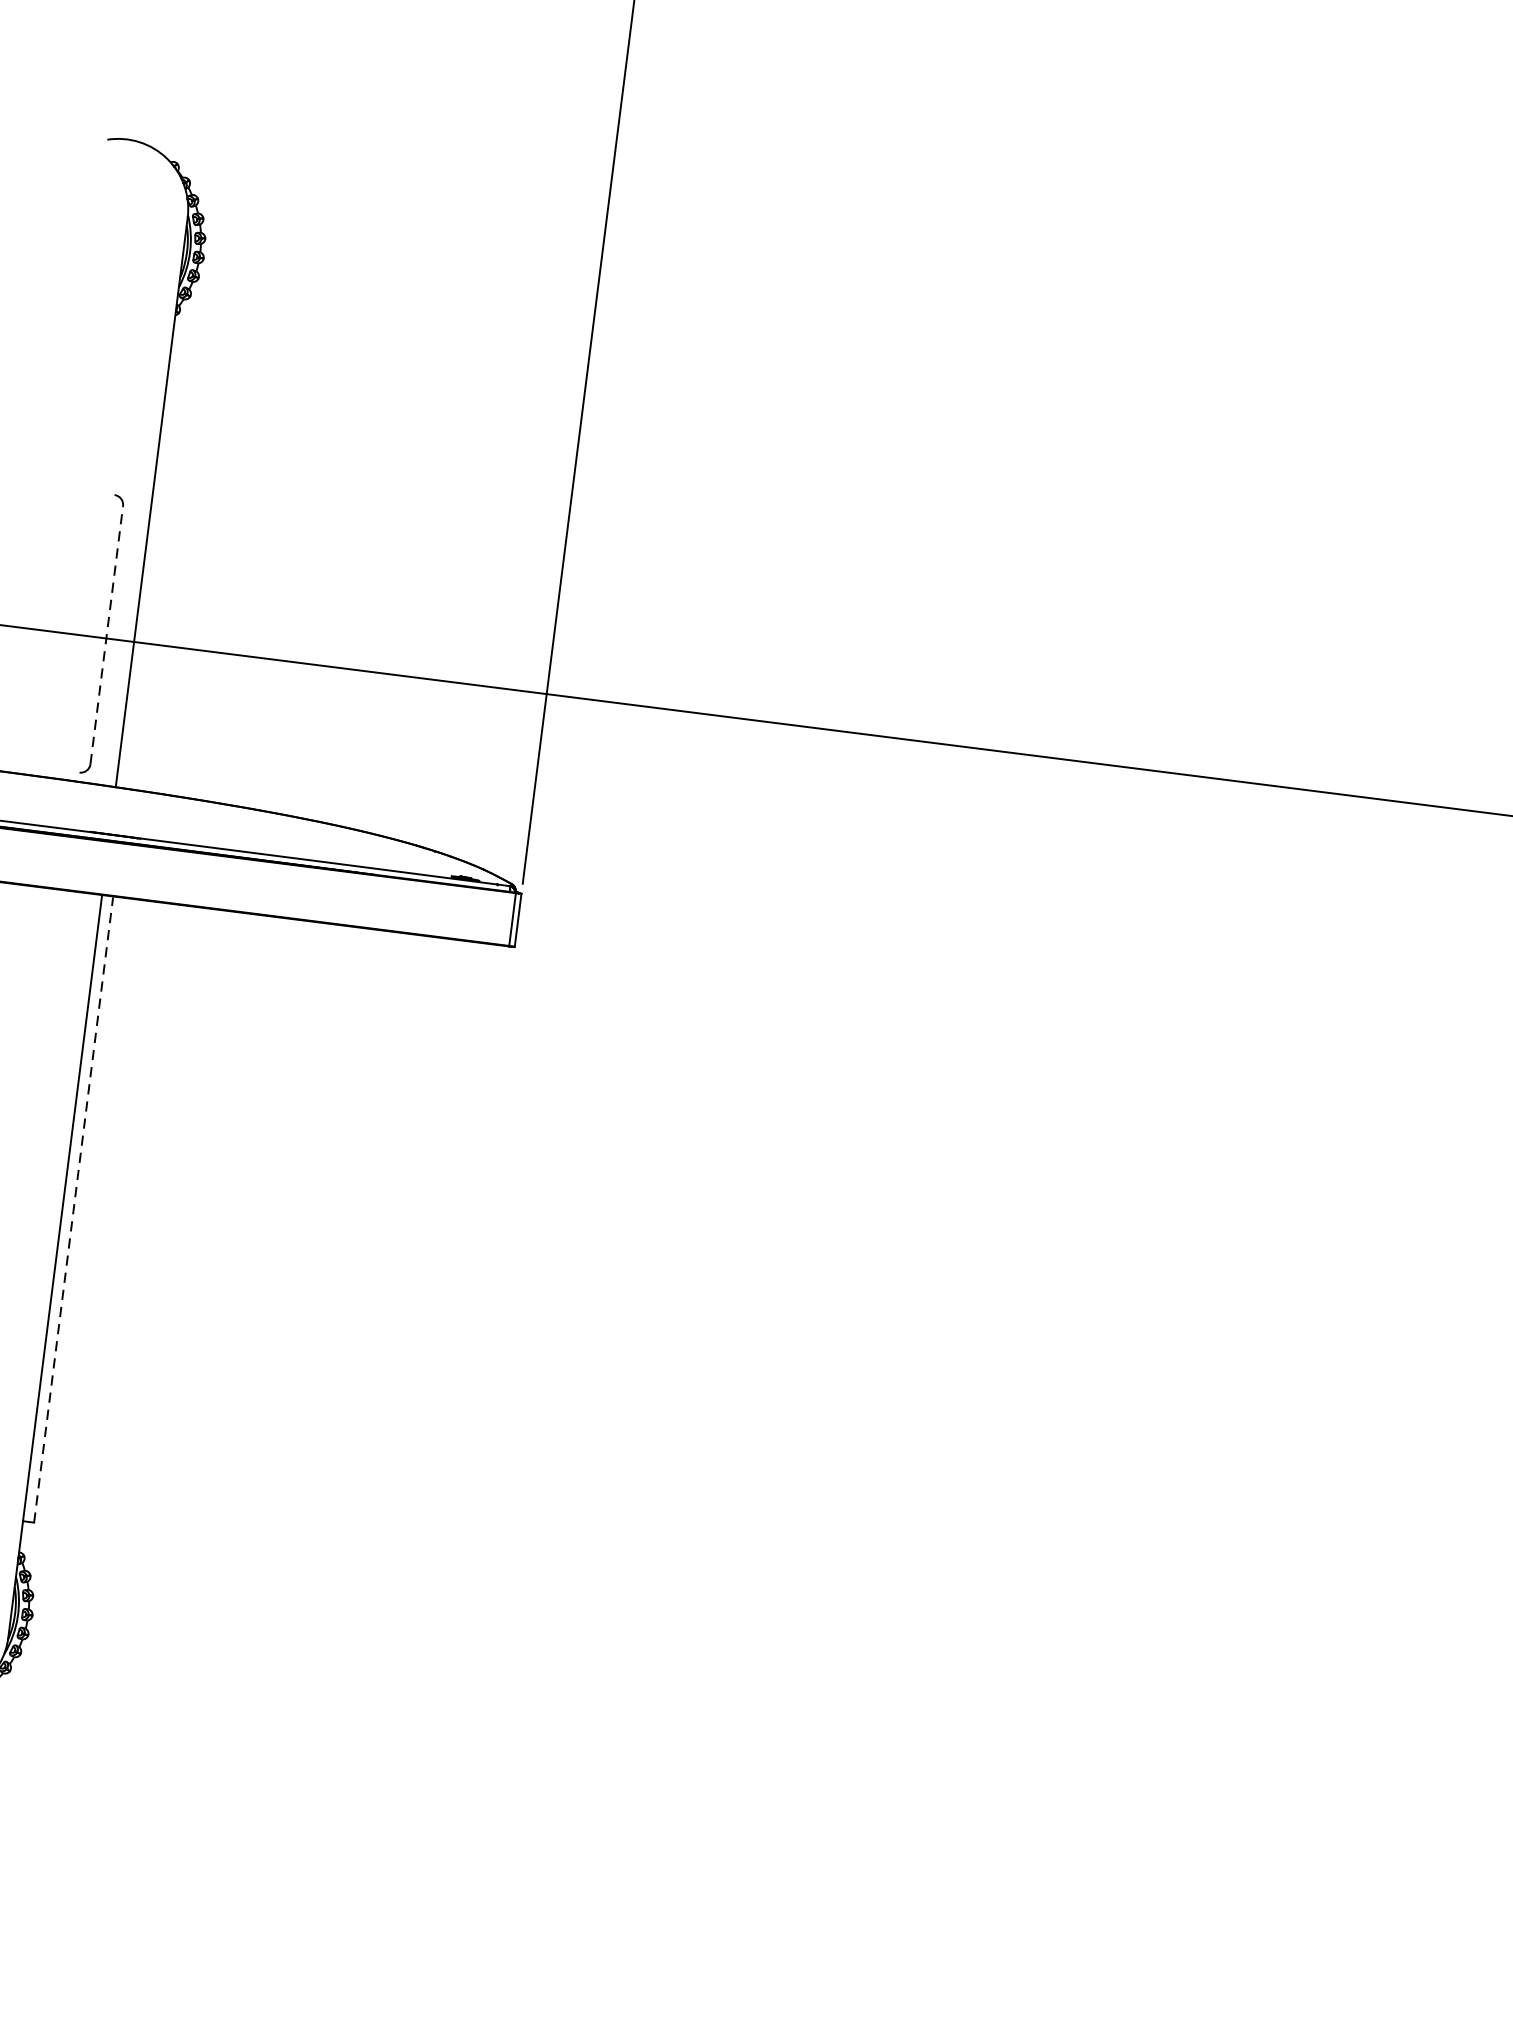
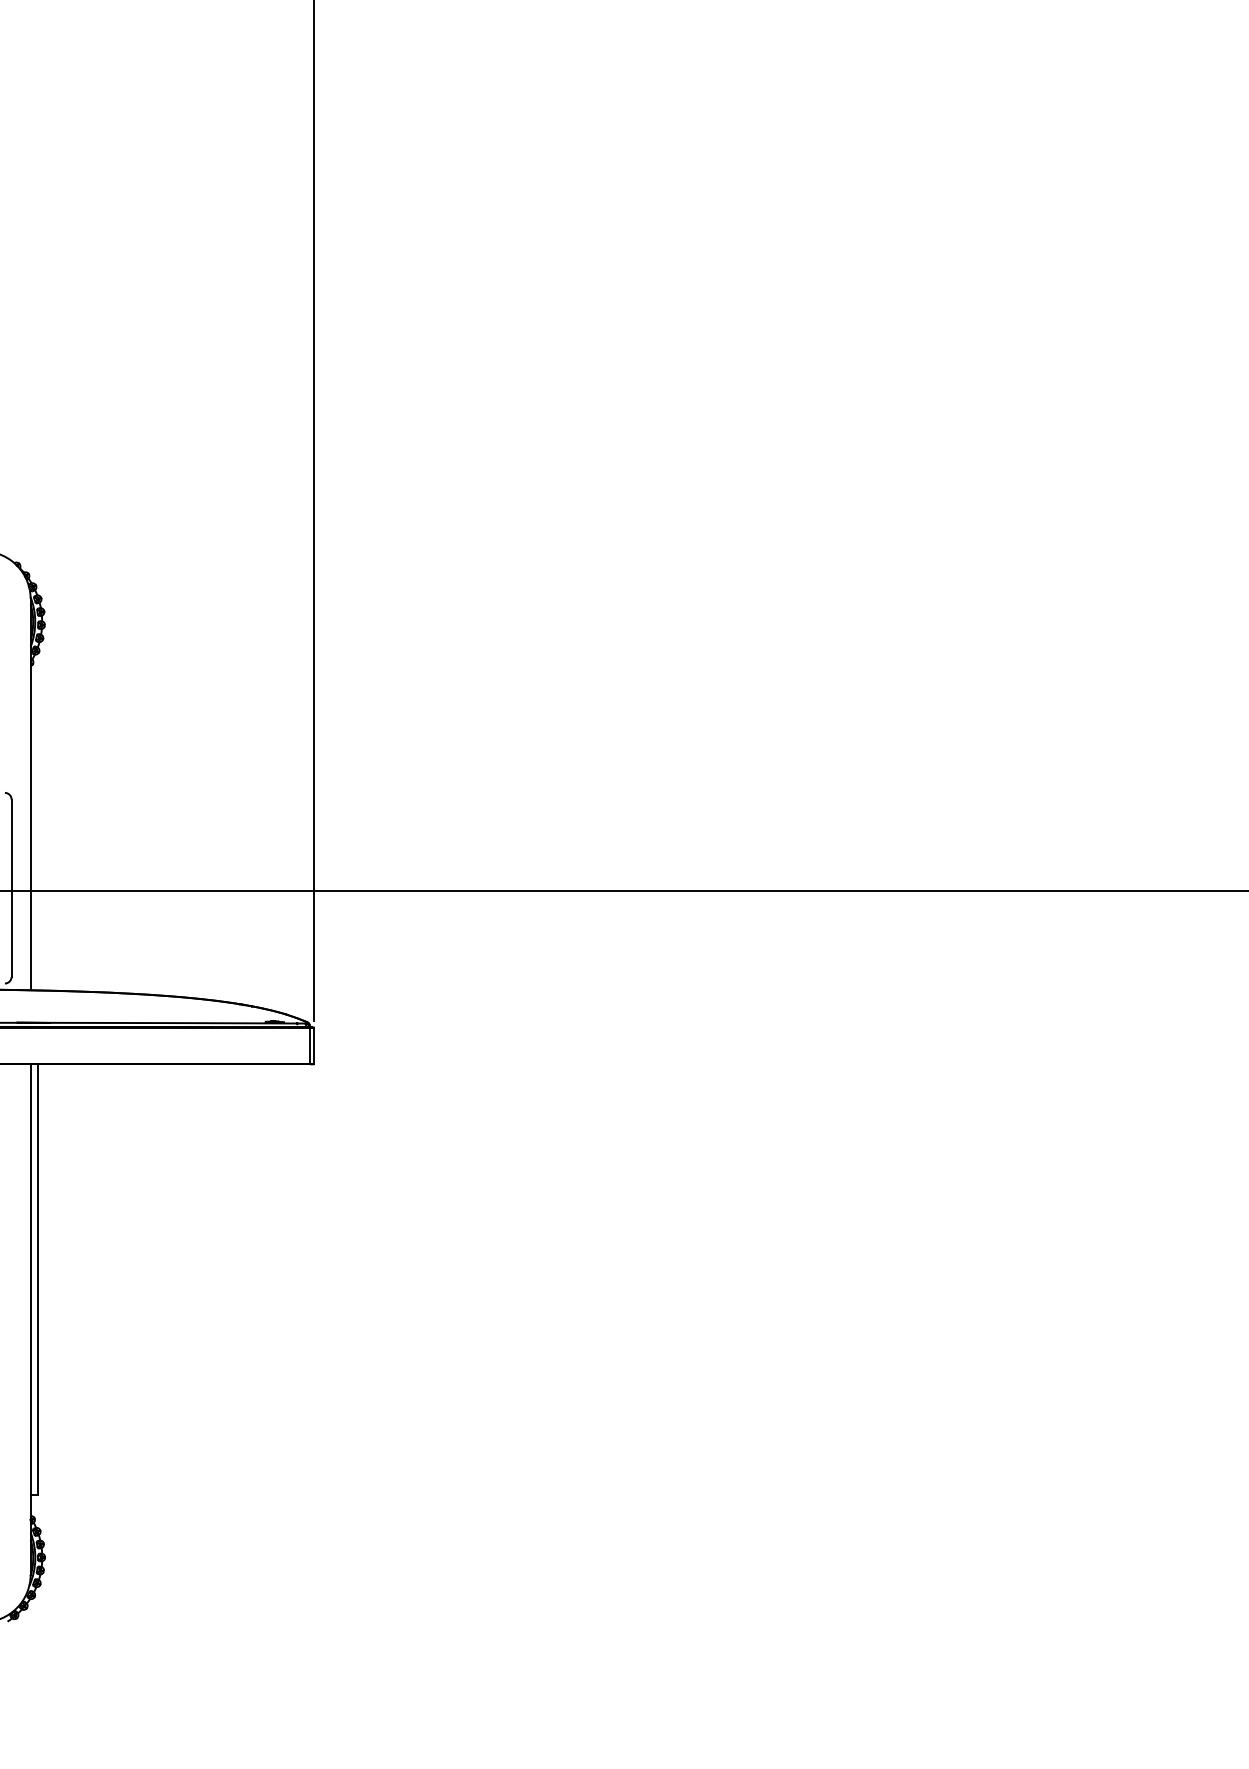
line: (106, 635) -> (11, 888), dashed -> solid
line: (73, 1209) -> (38, 1279), dashed -> solid

